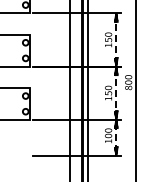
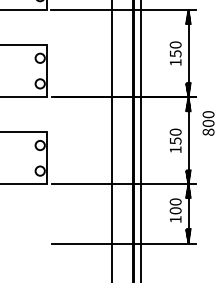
line: (116, 85) -> (188, 128), dashed -> solid

